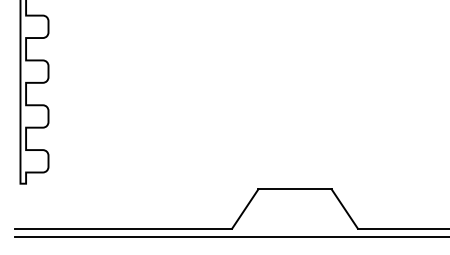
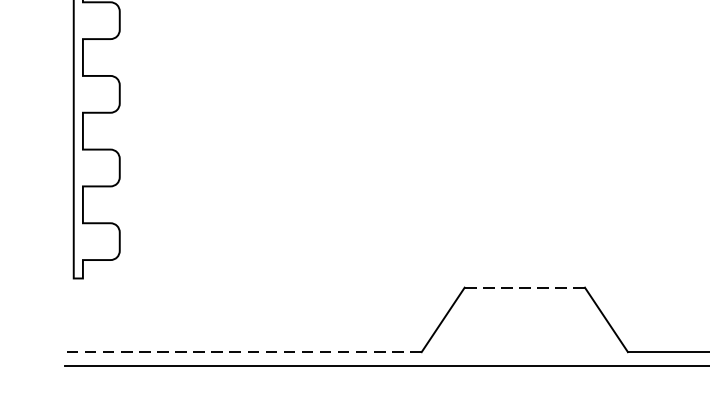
line: (295, 189) -> (525, 287), solid -> dashed
line: (123, 228) -> (242, 352), solid -> dashed

